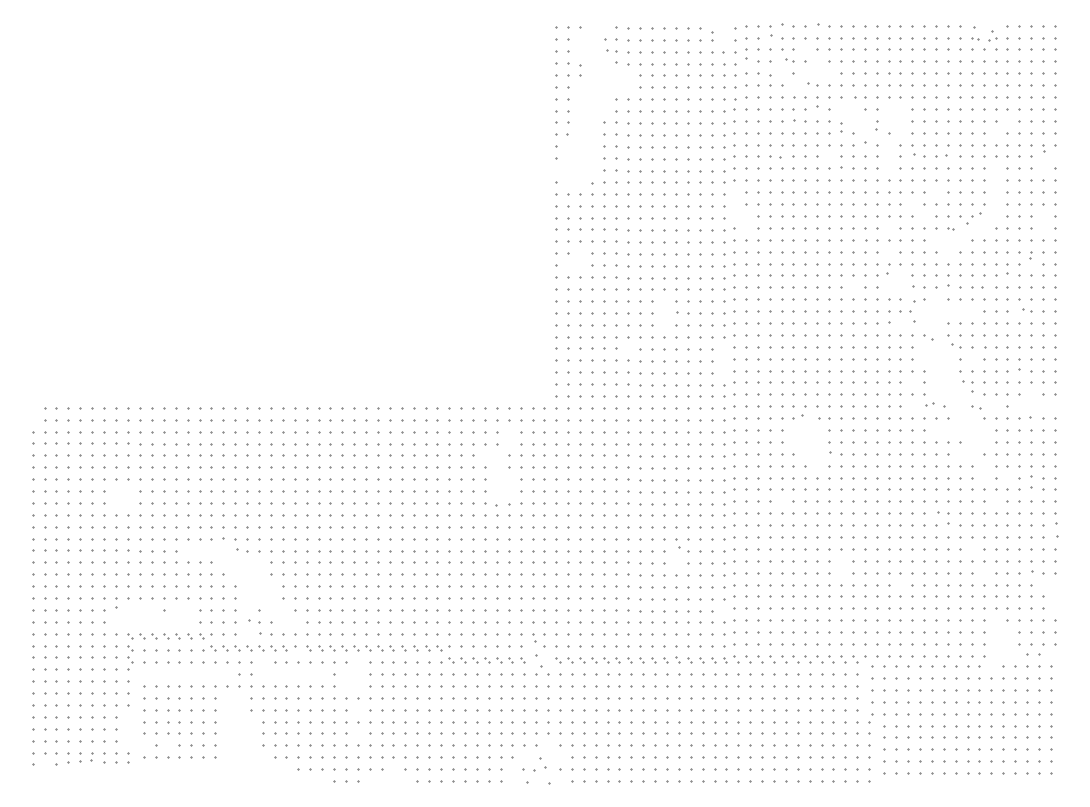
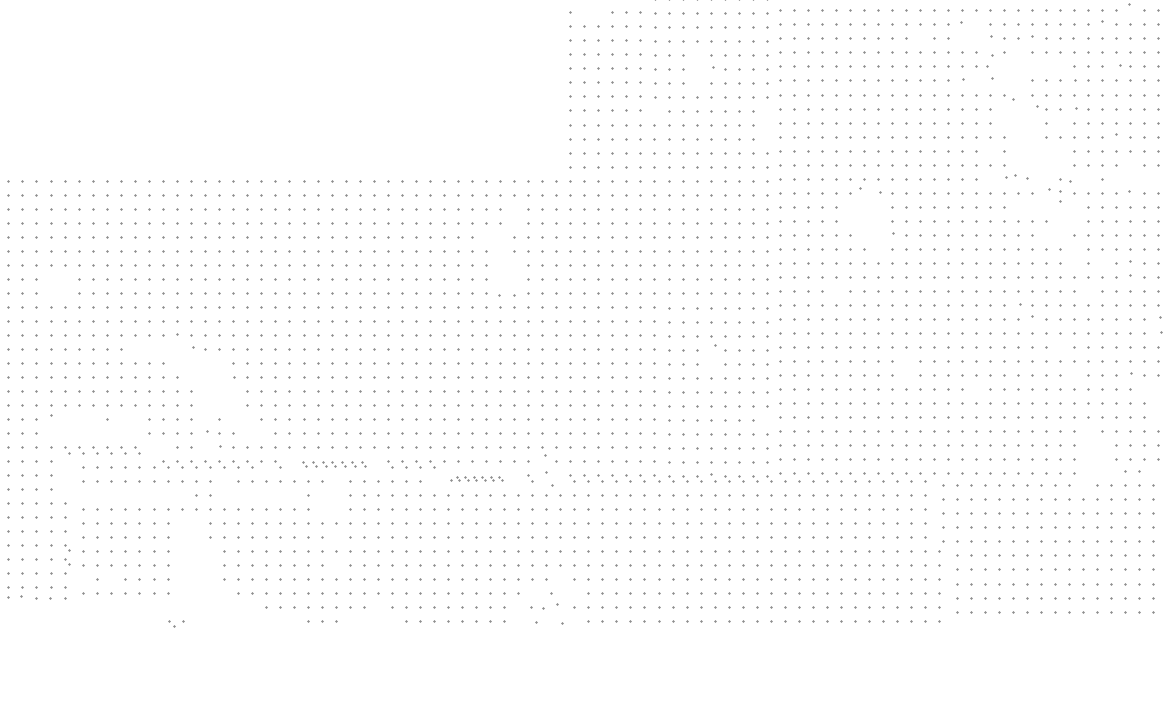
part: (967, 386) -> (1055, 195), moved
part: (205, 636) -> (176, 623), moved
part: (356, 648) -> (334, 464), size x0.7
part: (130, 657) -> (67, 558), moved
part: (476, 660) -> (475, 478), size x0.6

